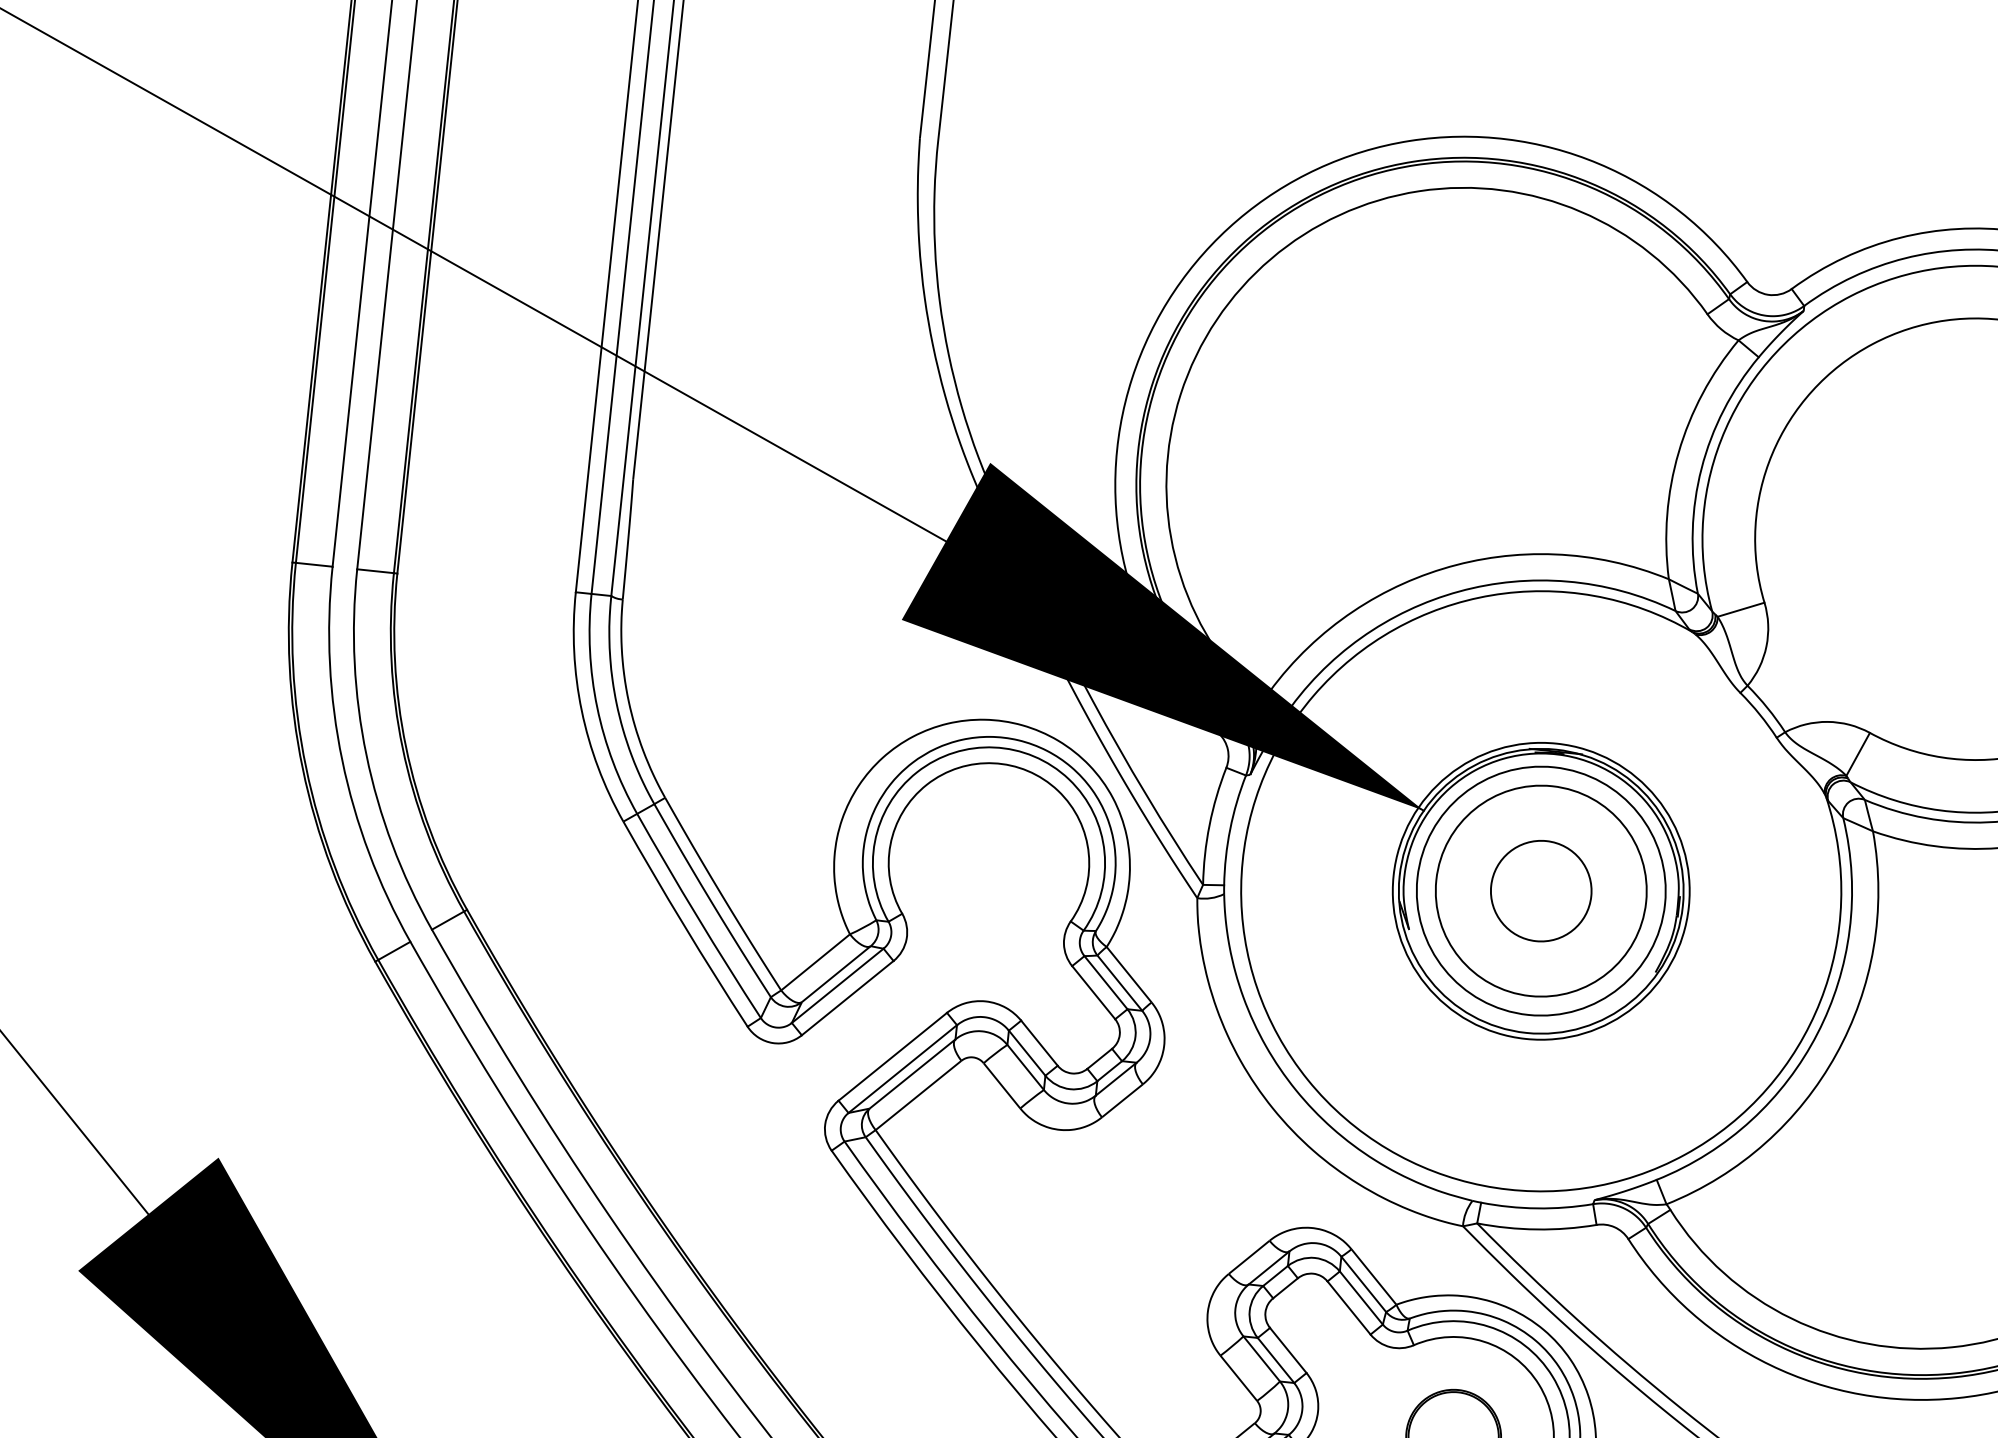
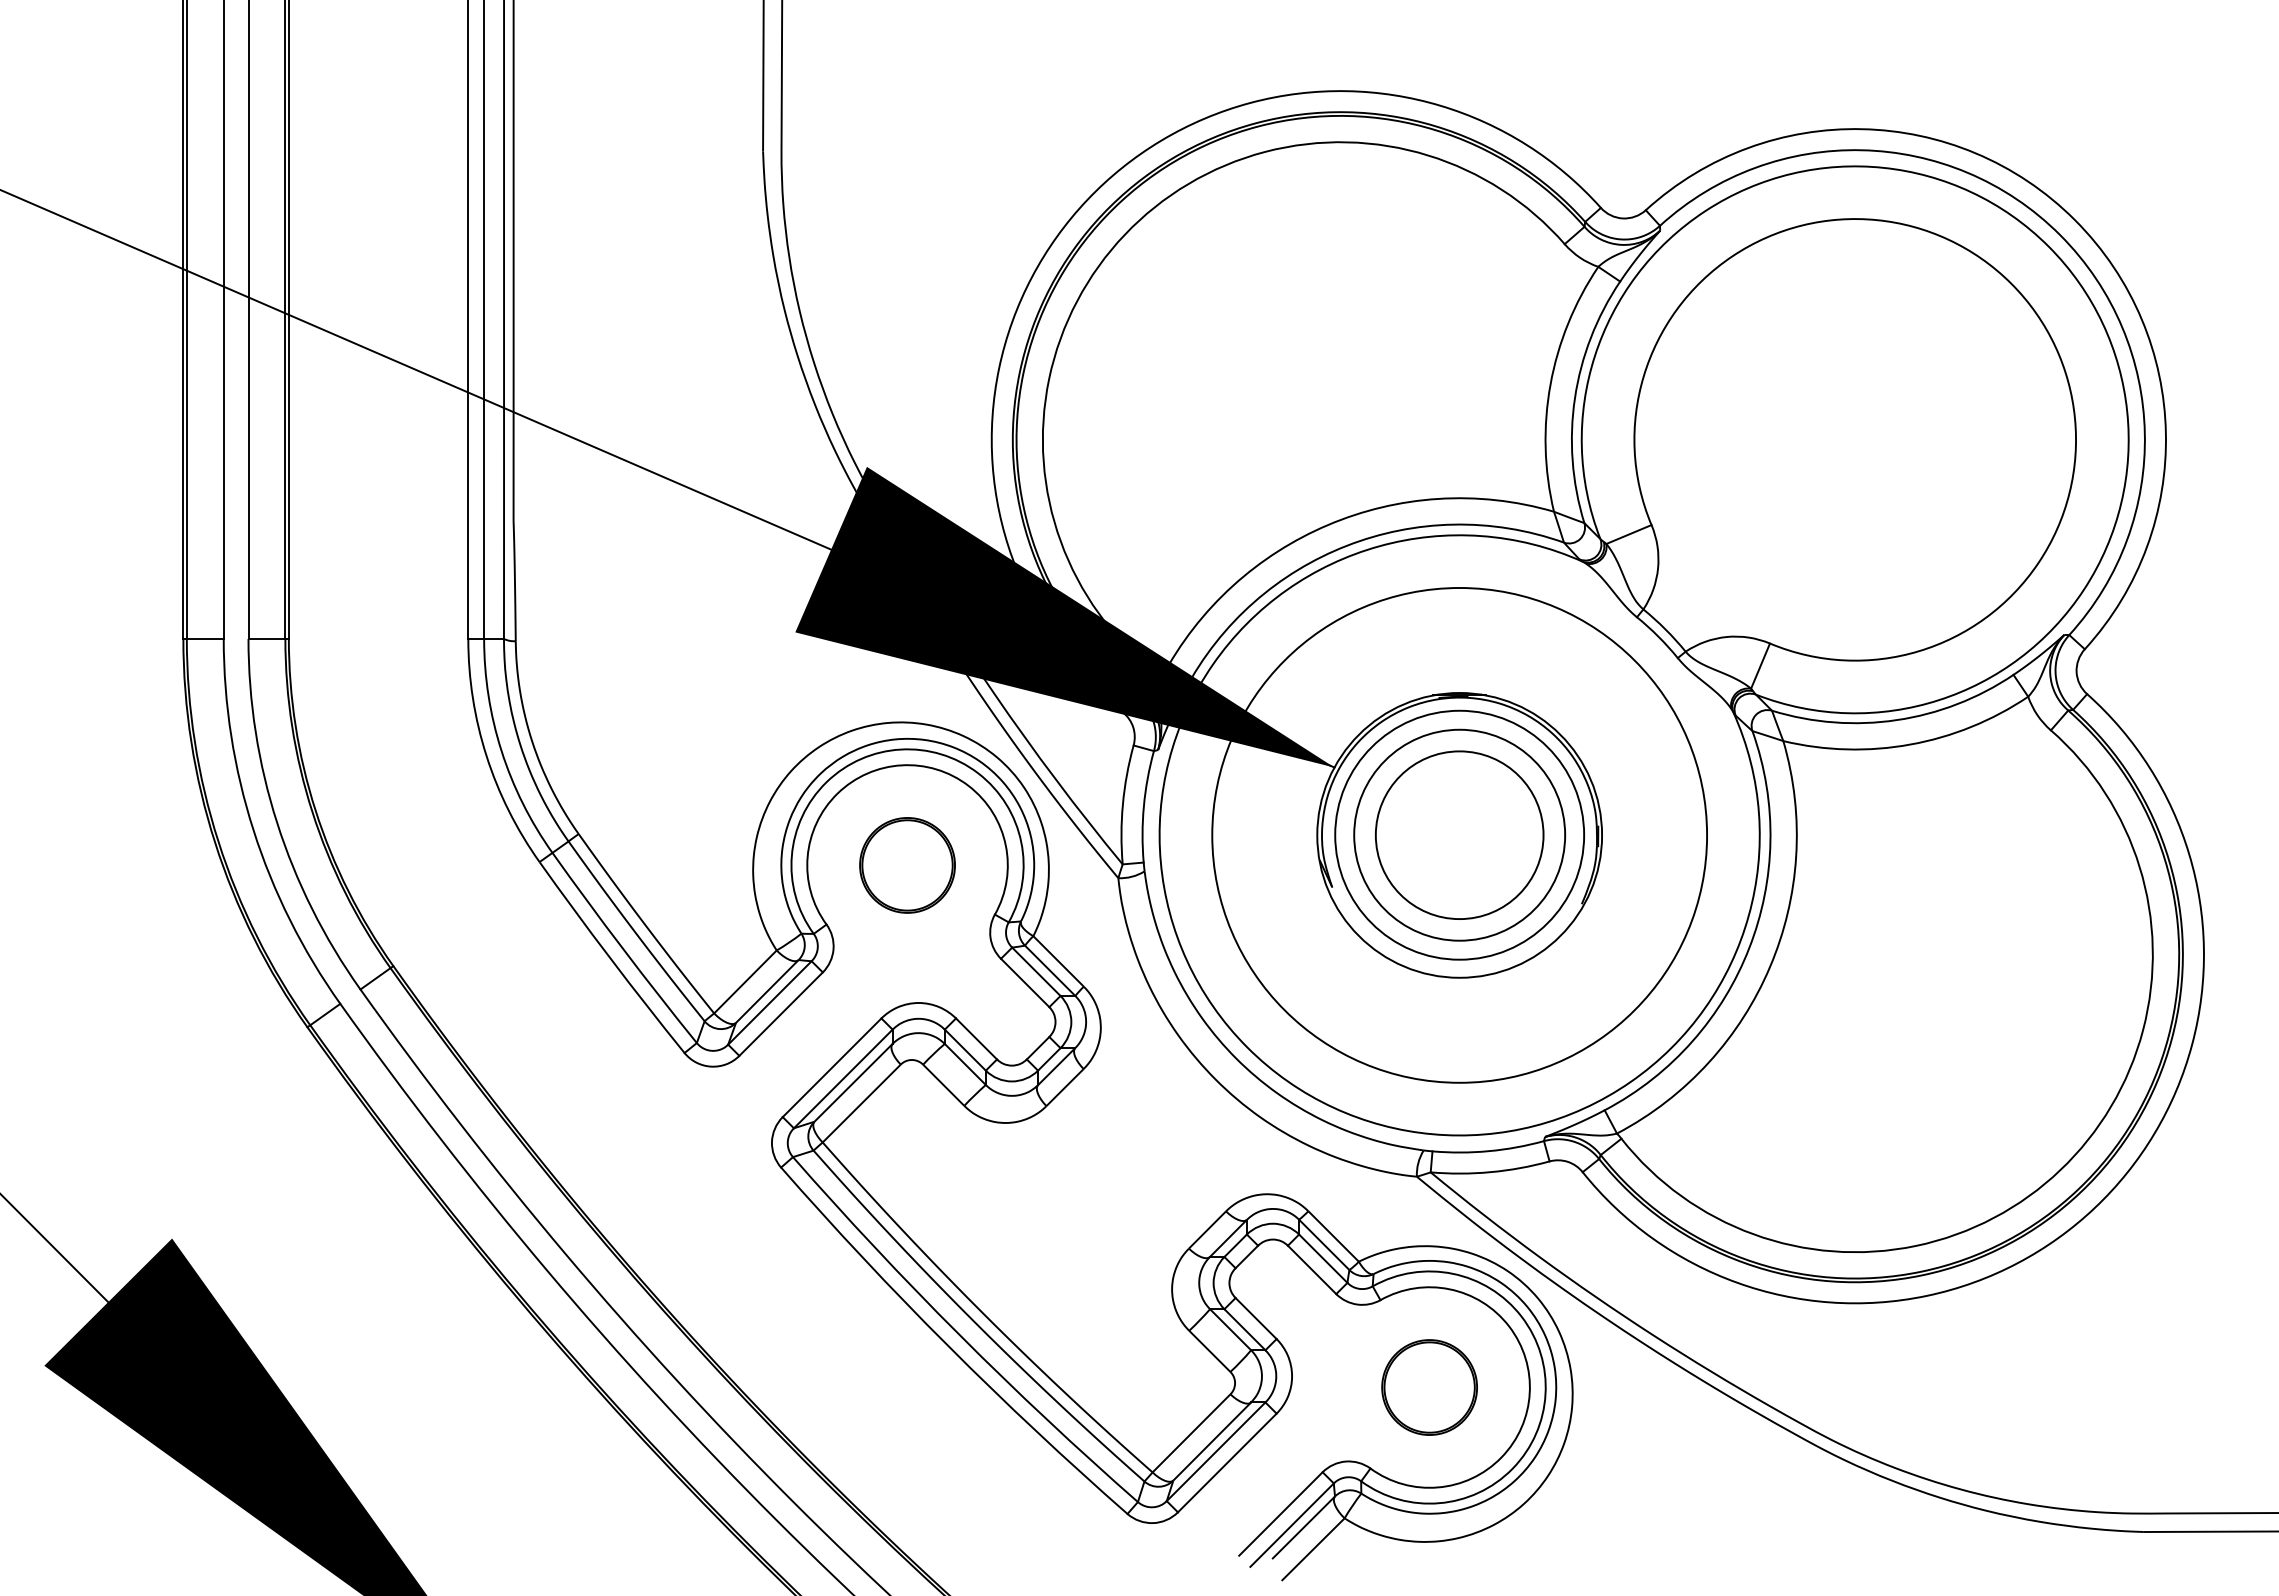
part: (988, 863) -> (907, 865), added
circle: (1541, 891) -> (1459, 835), size x1.67
circle: (1541, 891) -> (1459, 835), size x1.67

